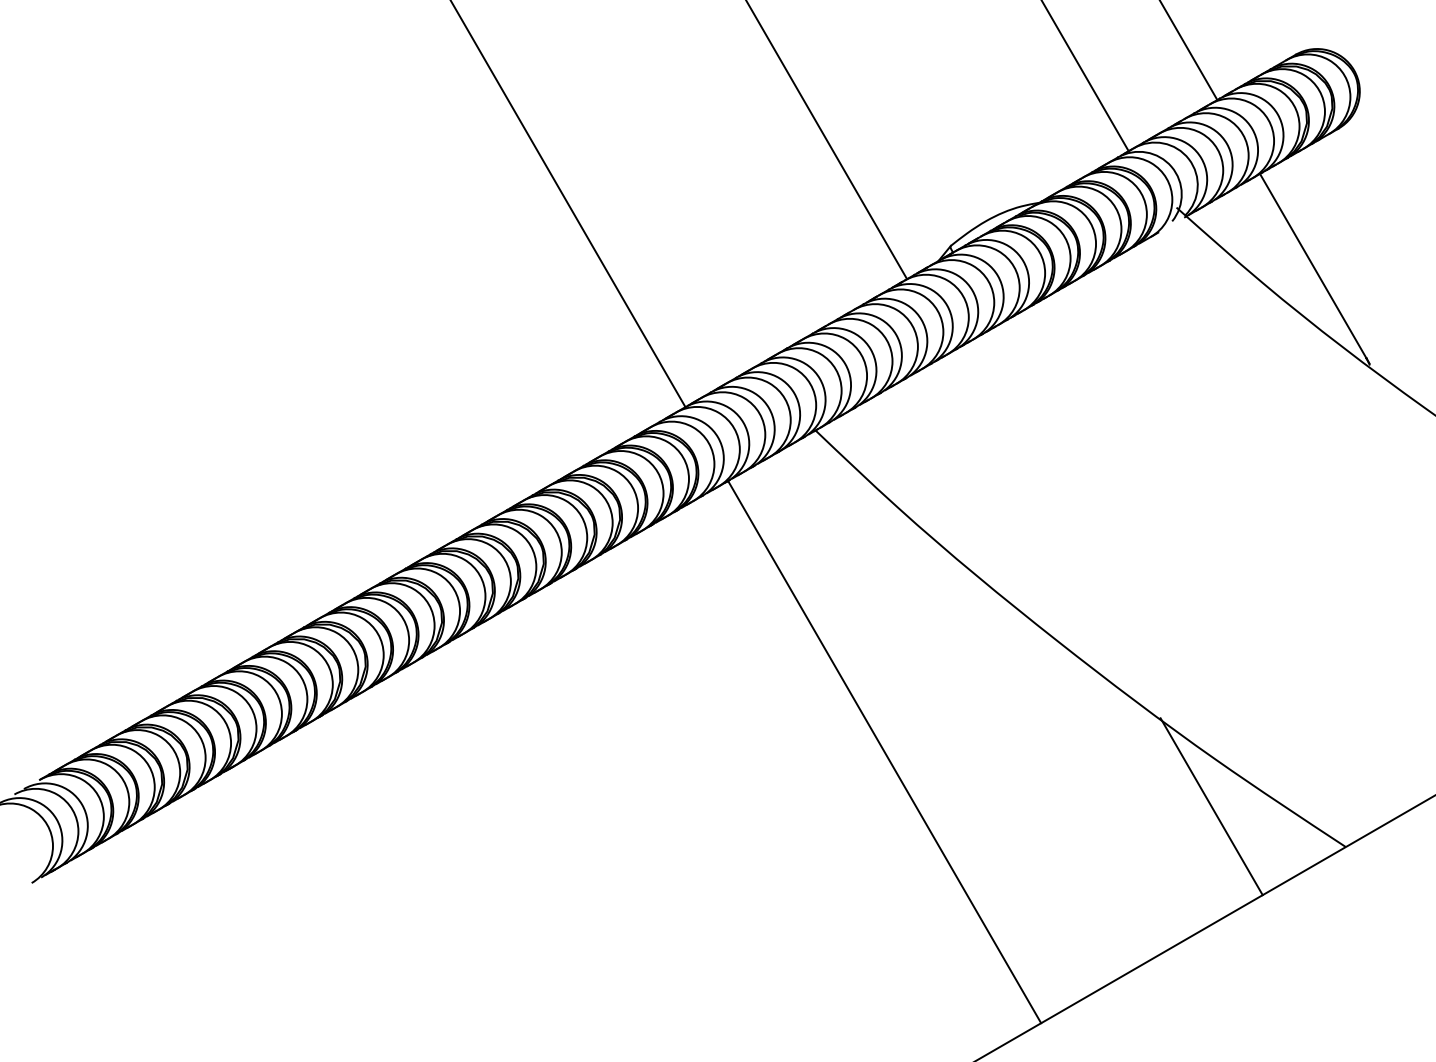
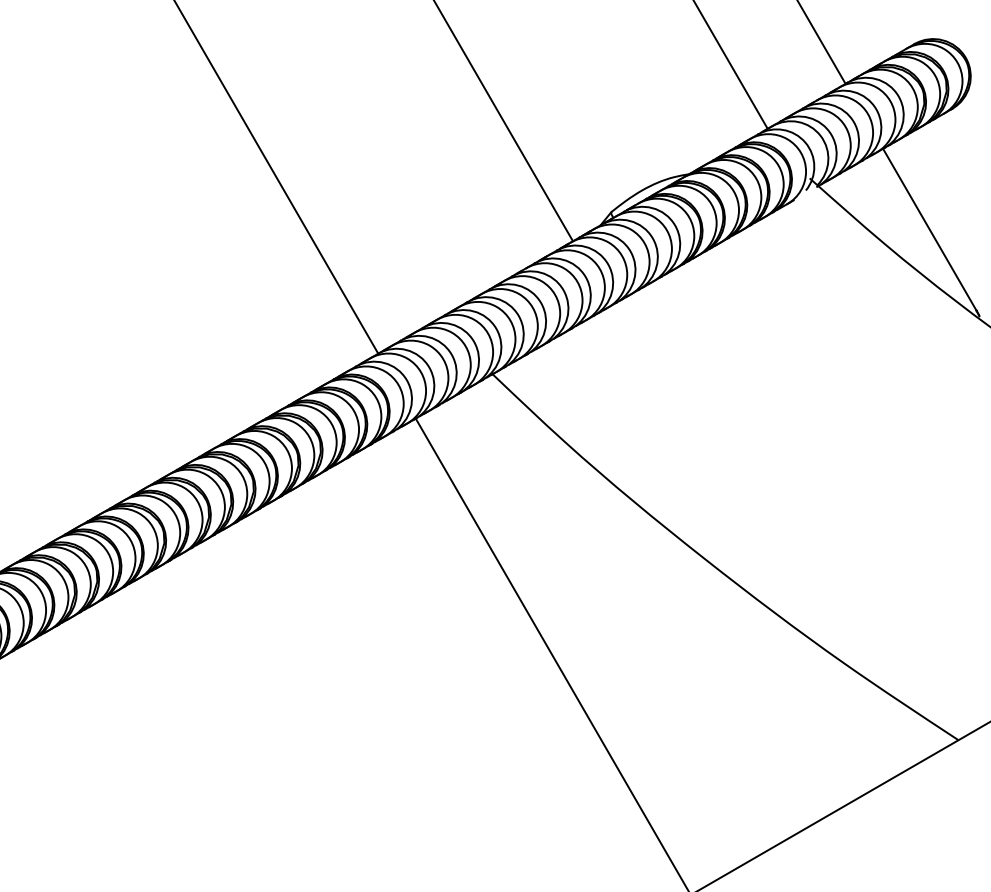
line: (1211, 806) -> (840, 704), removed

